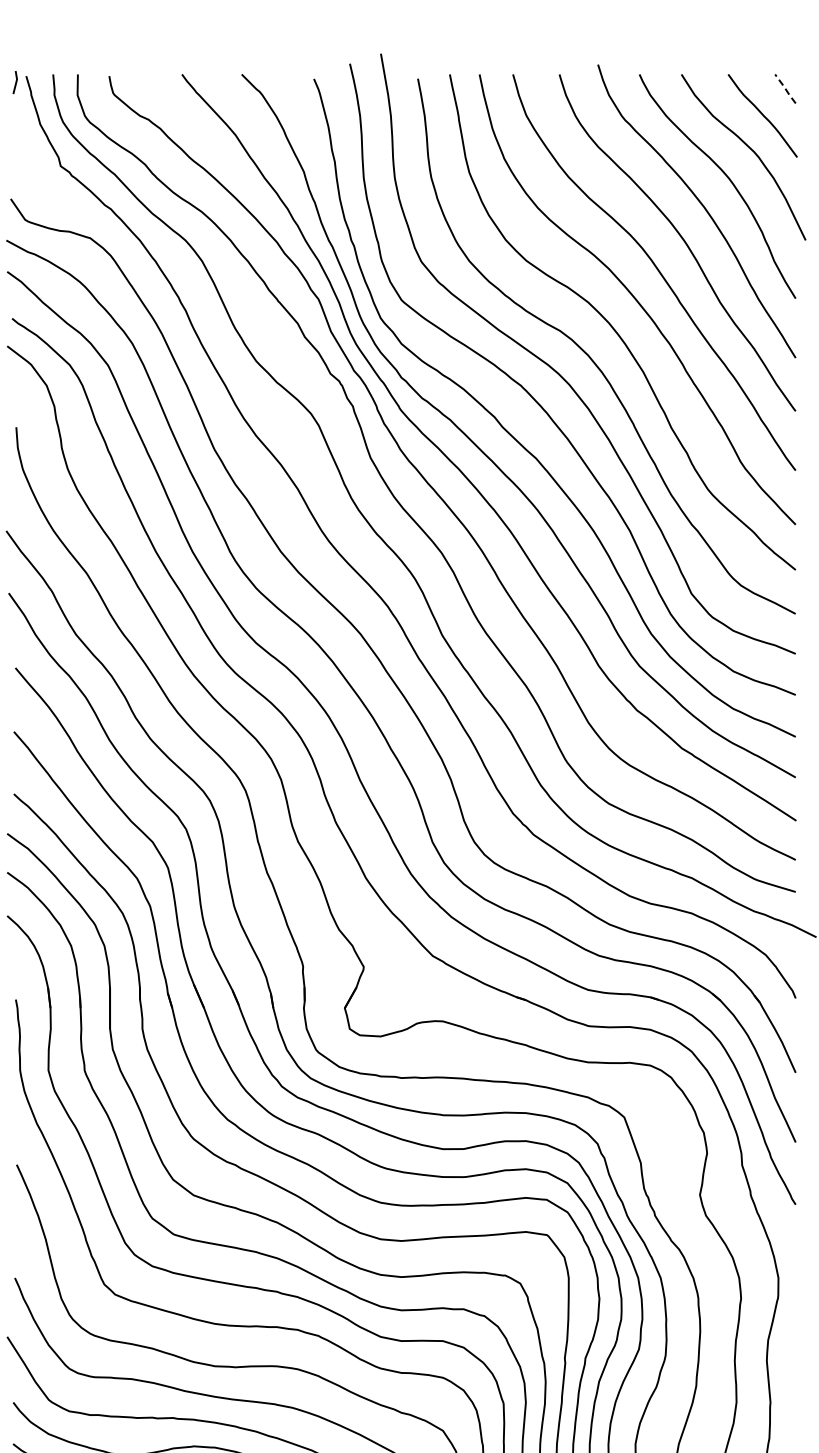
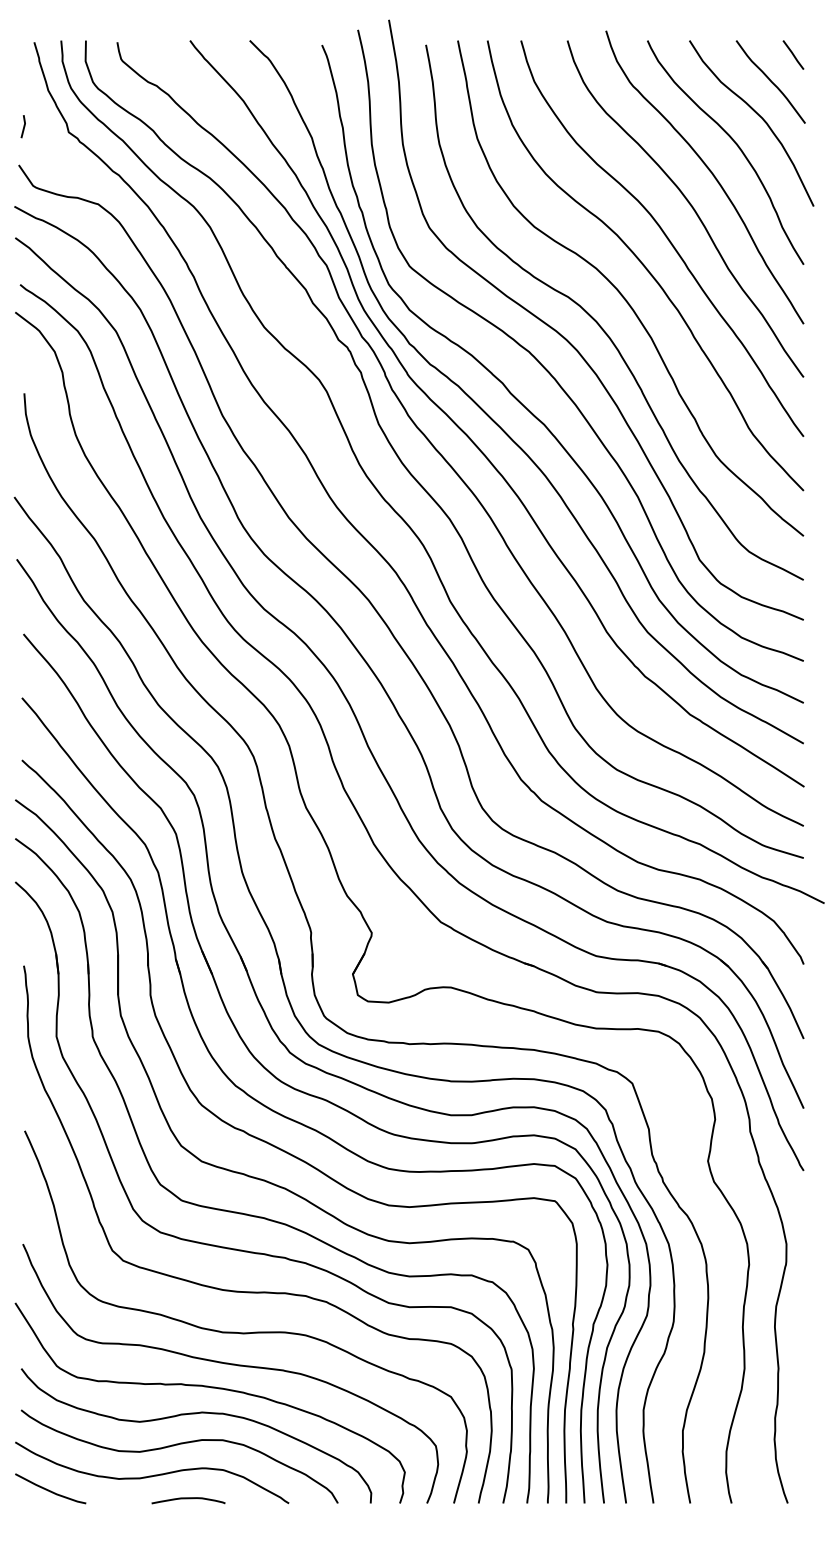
line: (15, 82) -> (23, 126), moved
line: (785, 88) -> (793, 54), dashed -> solid

